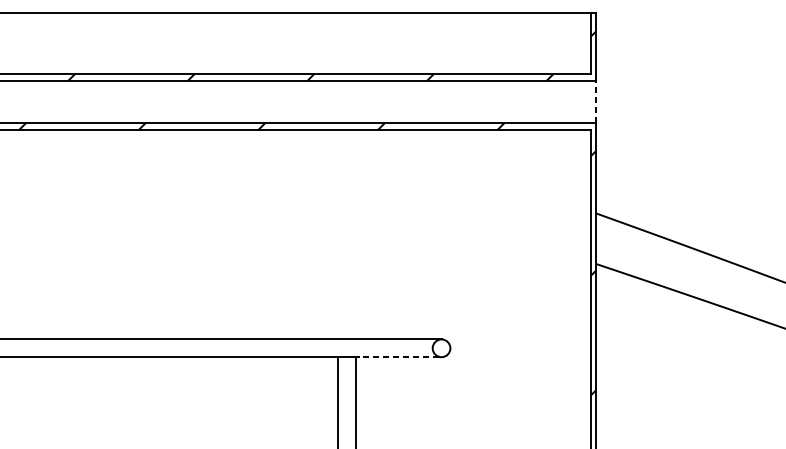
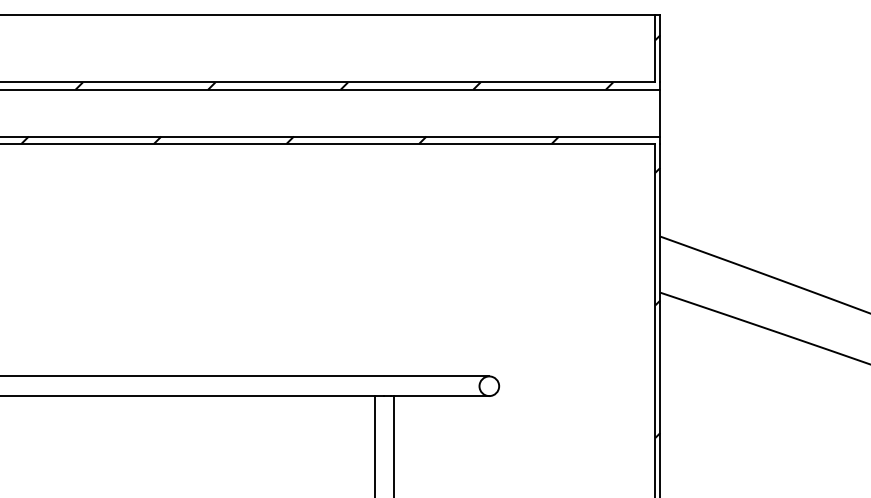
line: (595, 101) -> (660, 112), dashed -> solid
line: (397, 357) -> (440, 396), dashed -> solid

